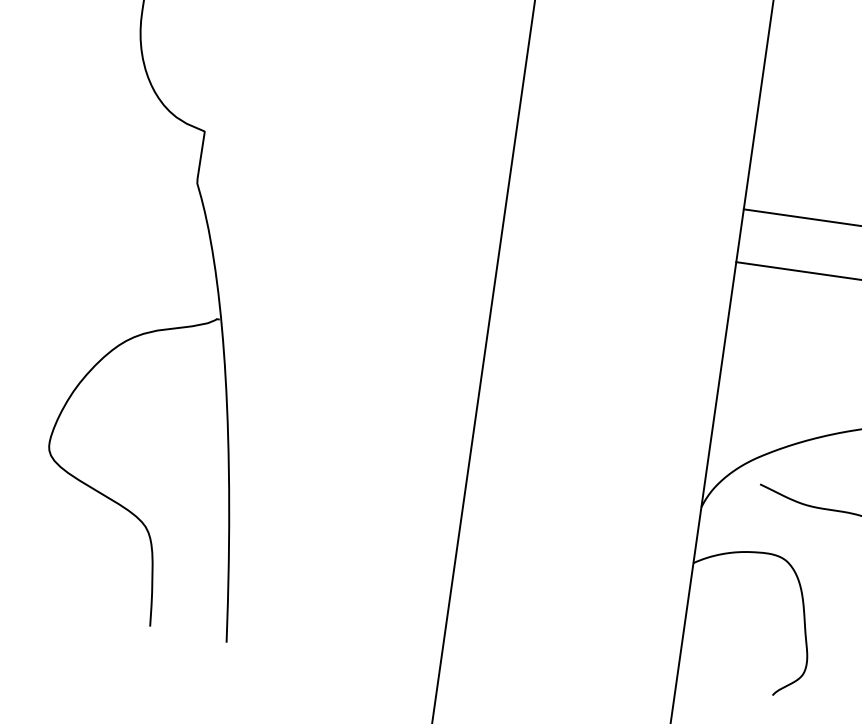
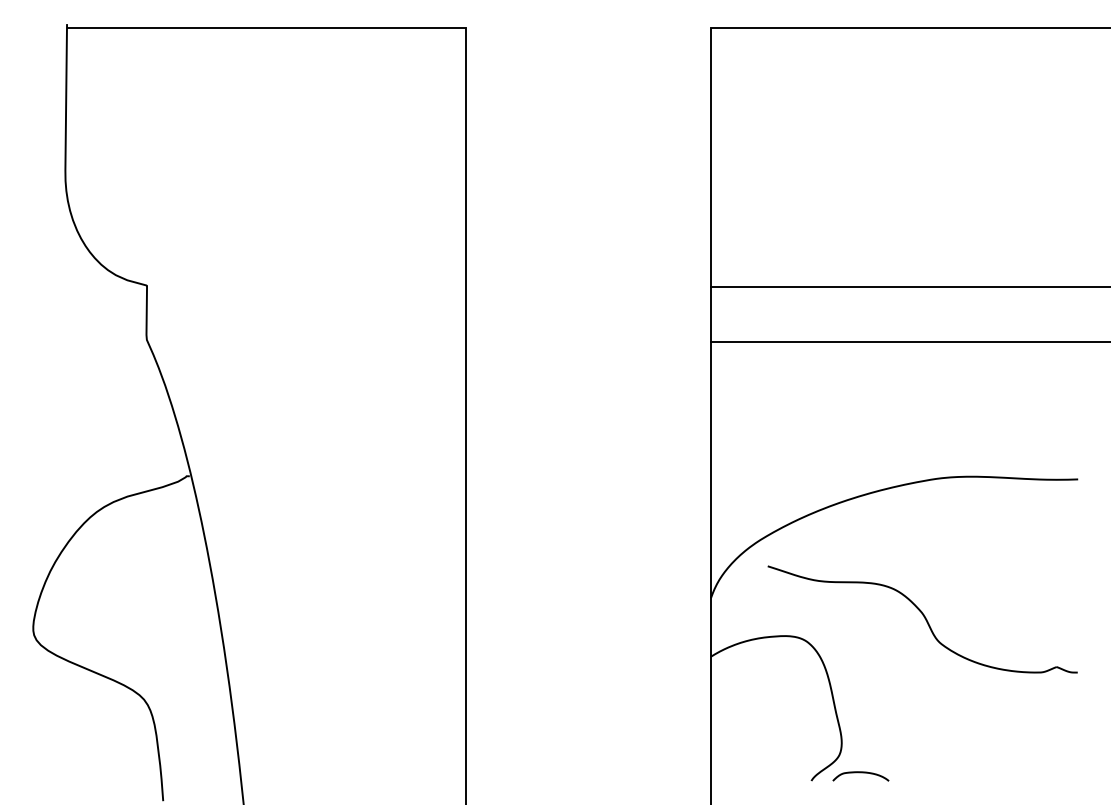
curve: (820, 695) -> (860, 773), added

